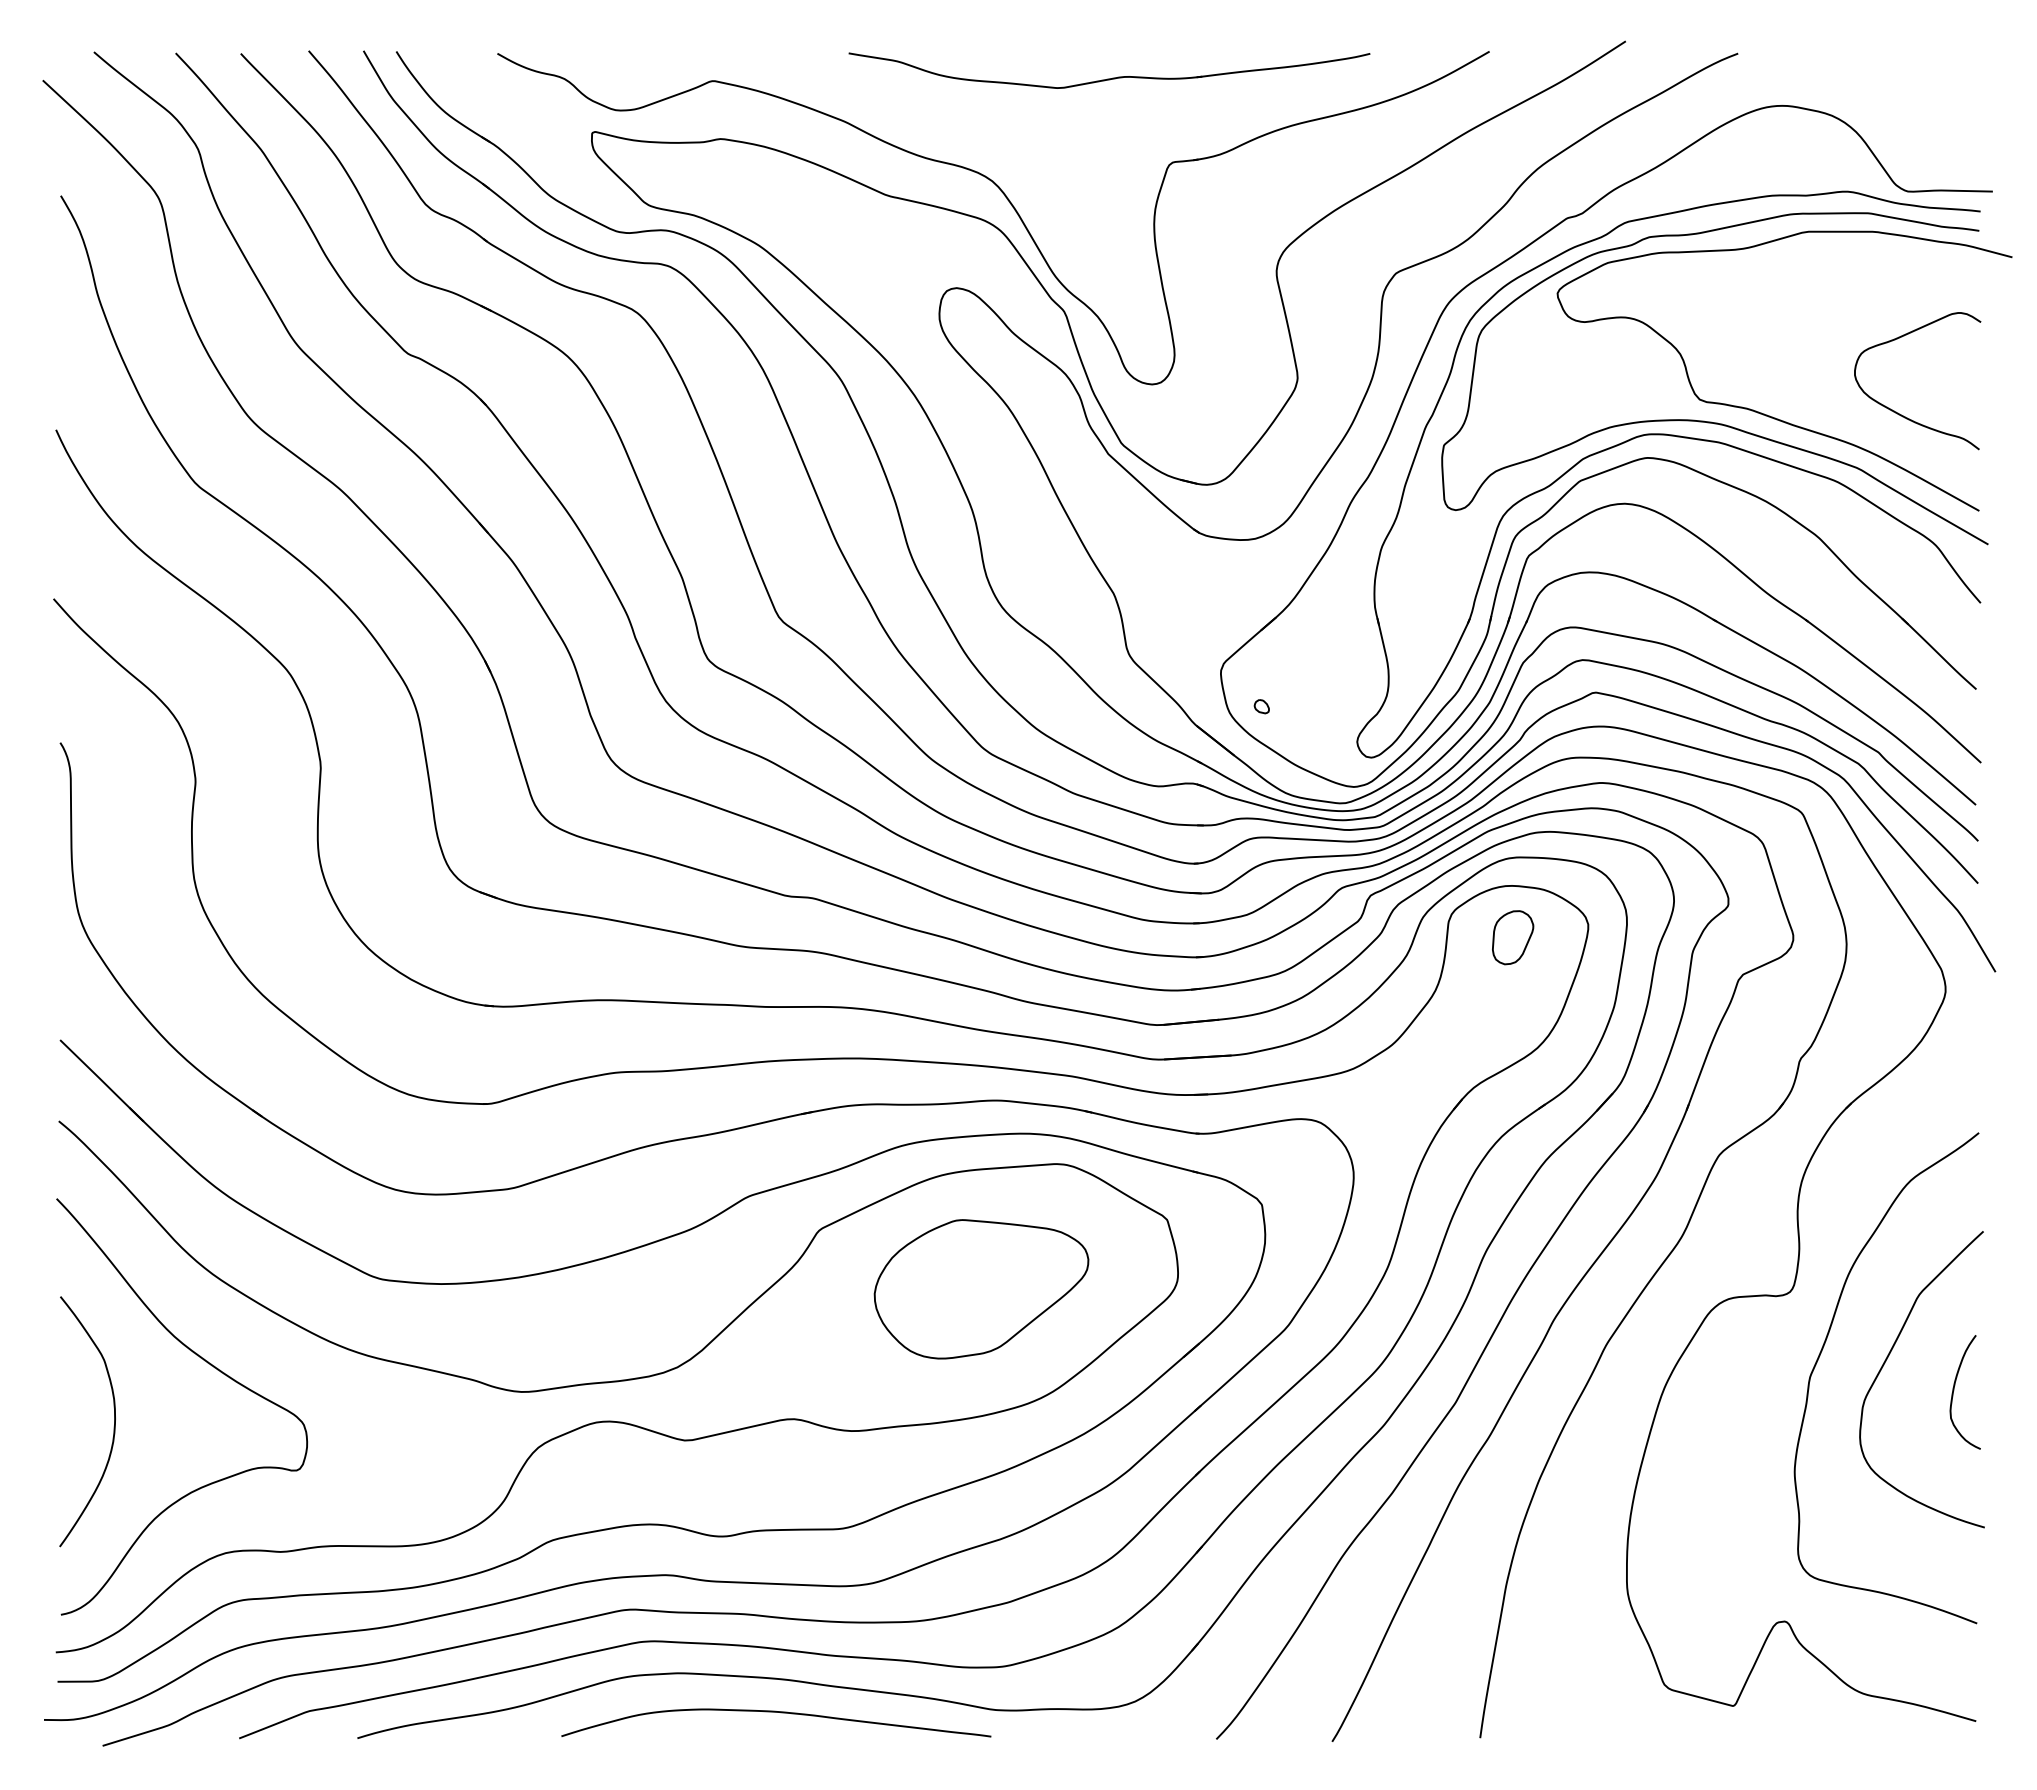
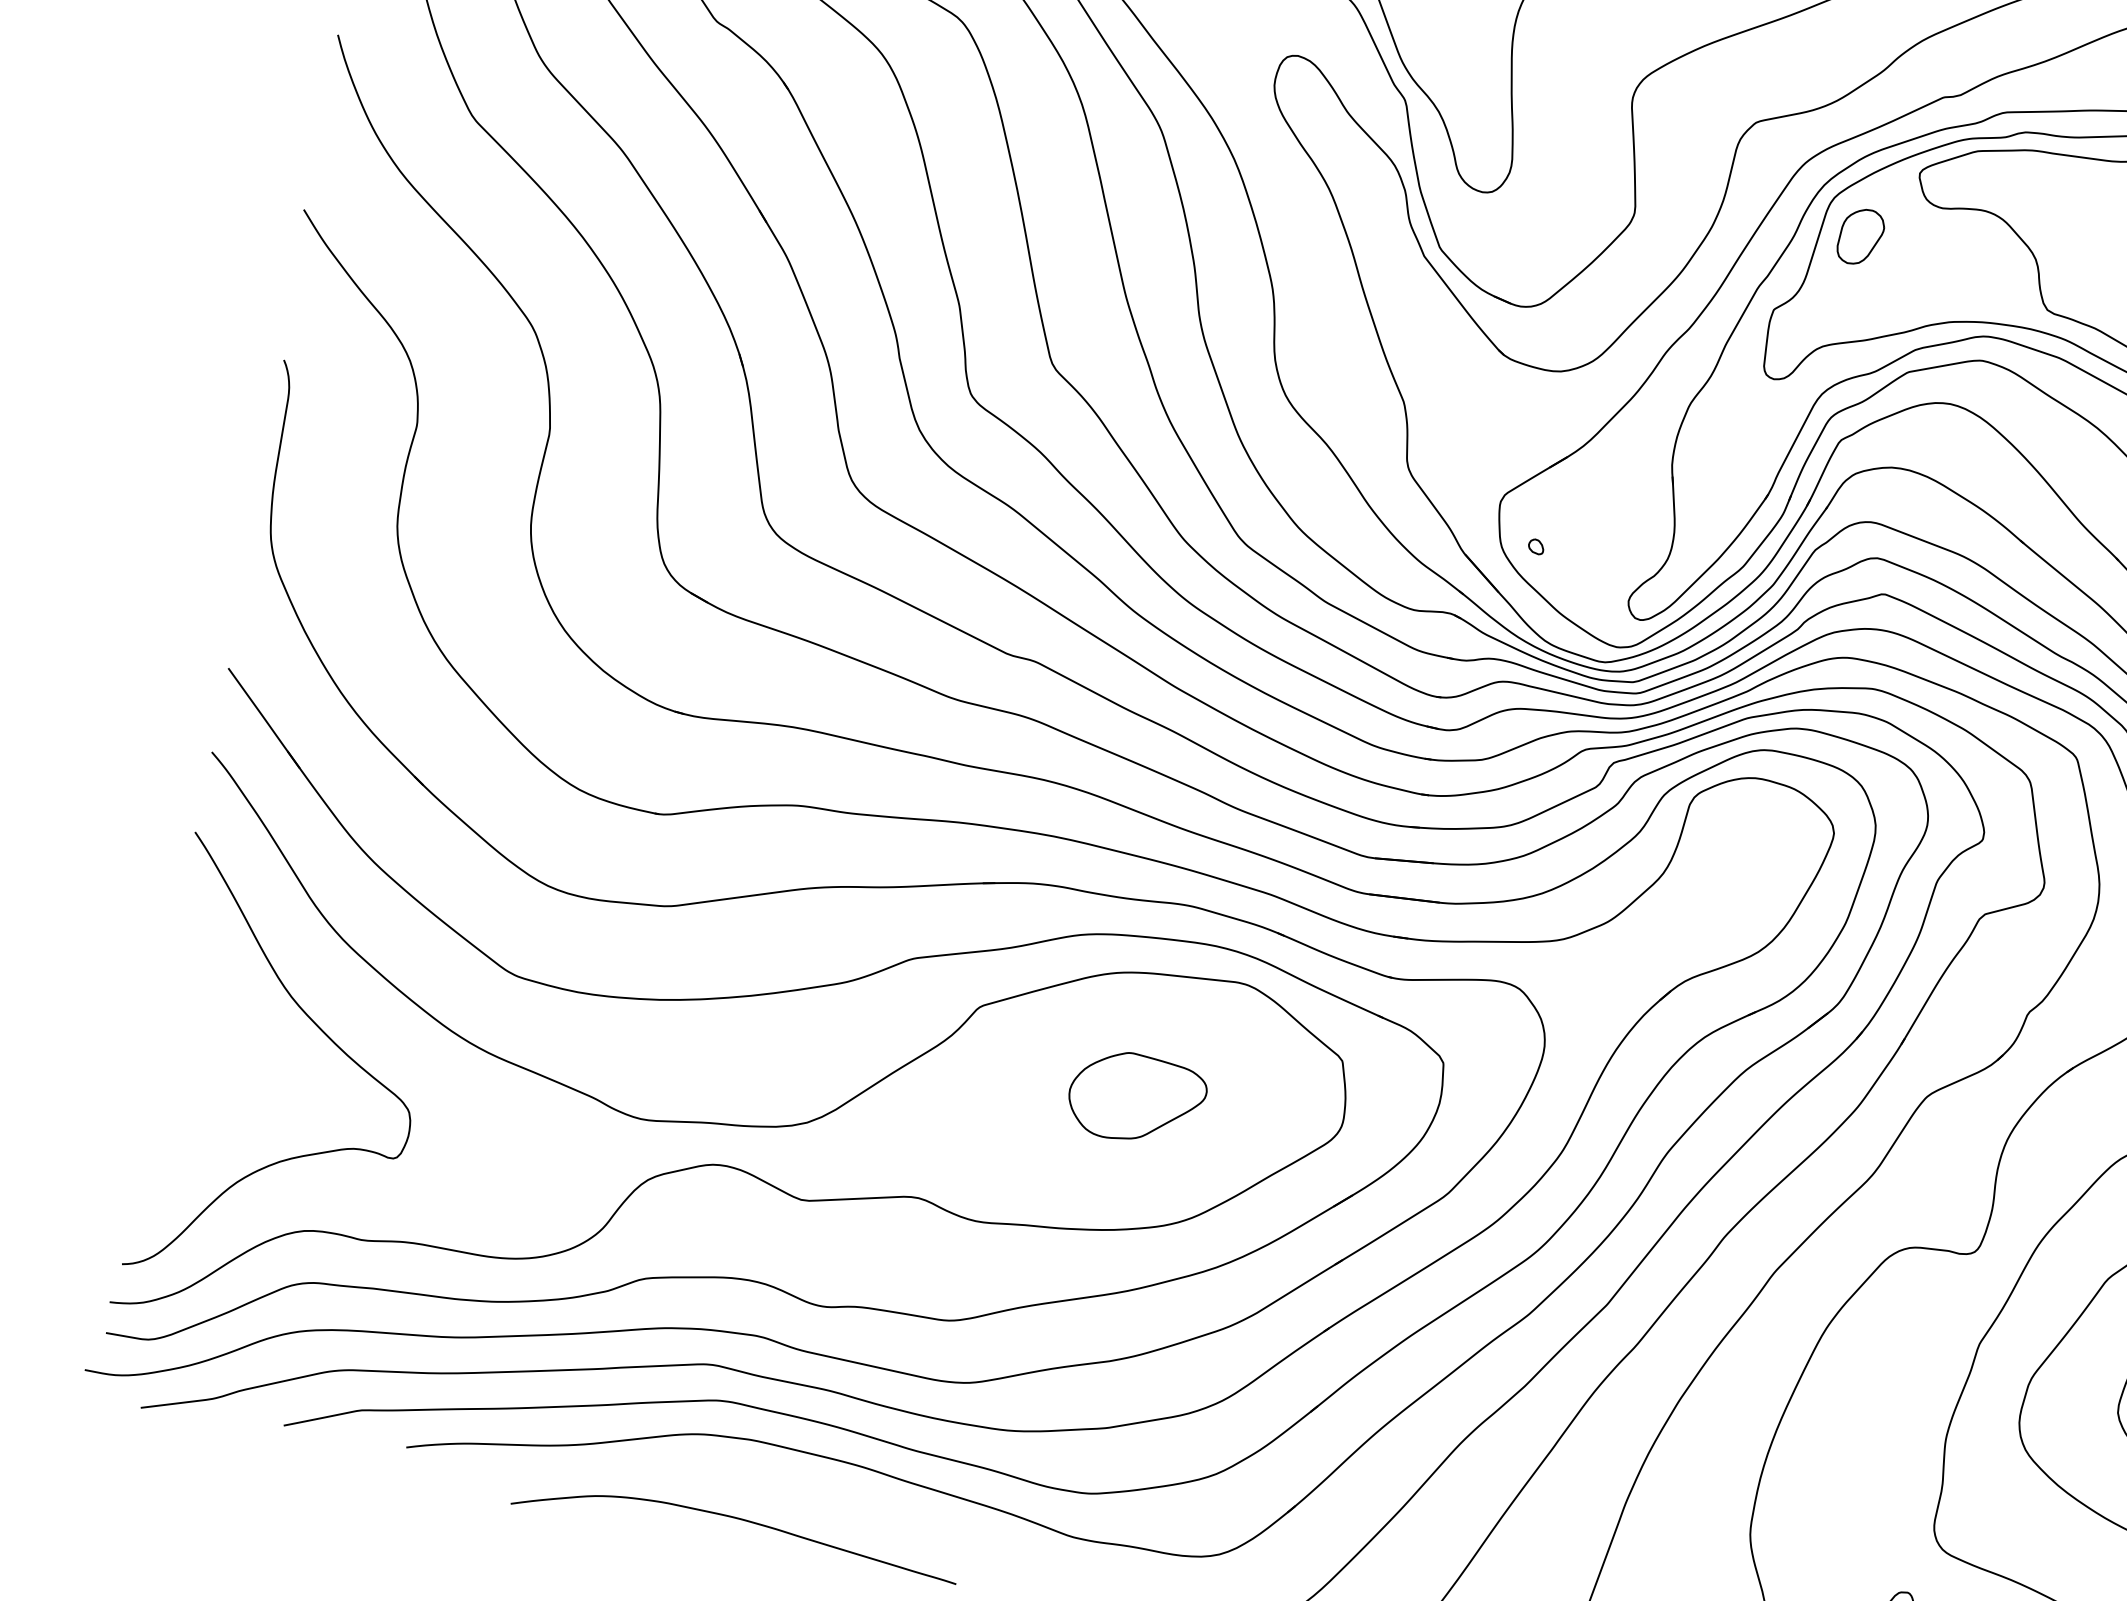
part: (1513, 937) -> (1861, 236), moved
part: (981, 1289) -> (1136, 1098), size x0.6
curve: (113, 1426) -> (211, 1078), removed
curve: (780, 1713) -> (742, 1520), moved

